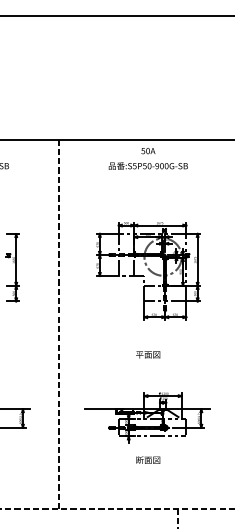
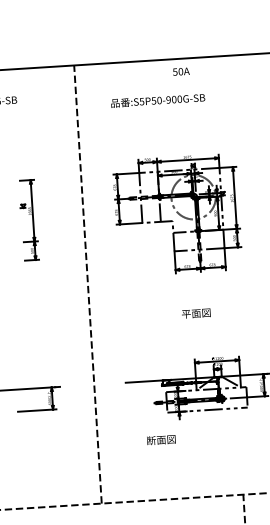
text: (147, 165) -> (157, 99), moved
part: (148, 271) -> (177, 215), moved
text: (148, 459) -> (161, 439), moved

